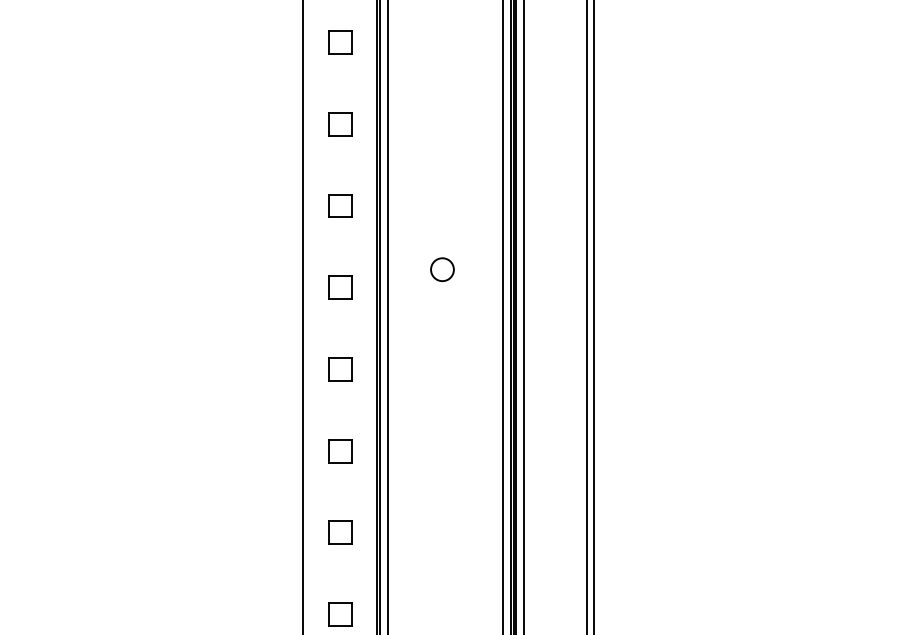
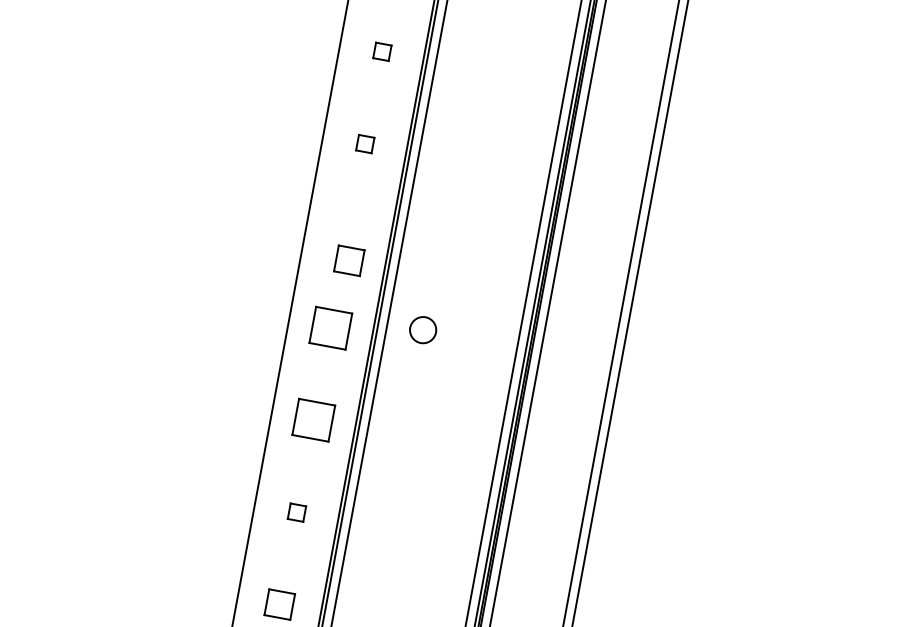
part: (340, 42) -> (382, 51), size x0.6
part: (340, 124) -> (365, 144), size x0.6
part: (340, 205) -> (349, 260), moved
circle: (442, 269) -> (423, 329), moved
part: (340, 287) -> (331, 328), size x1.4
part: (340, 369) -> (314, 420), size x1.4
part: (340, 451) -> (297, 512), size x0.6

